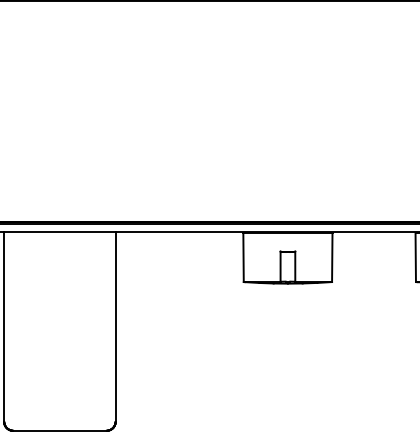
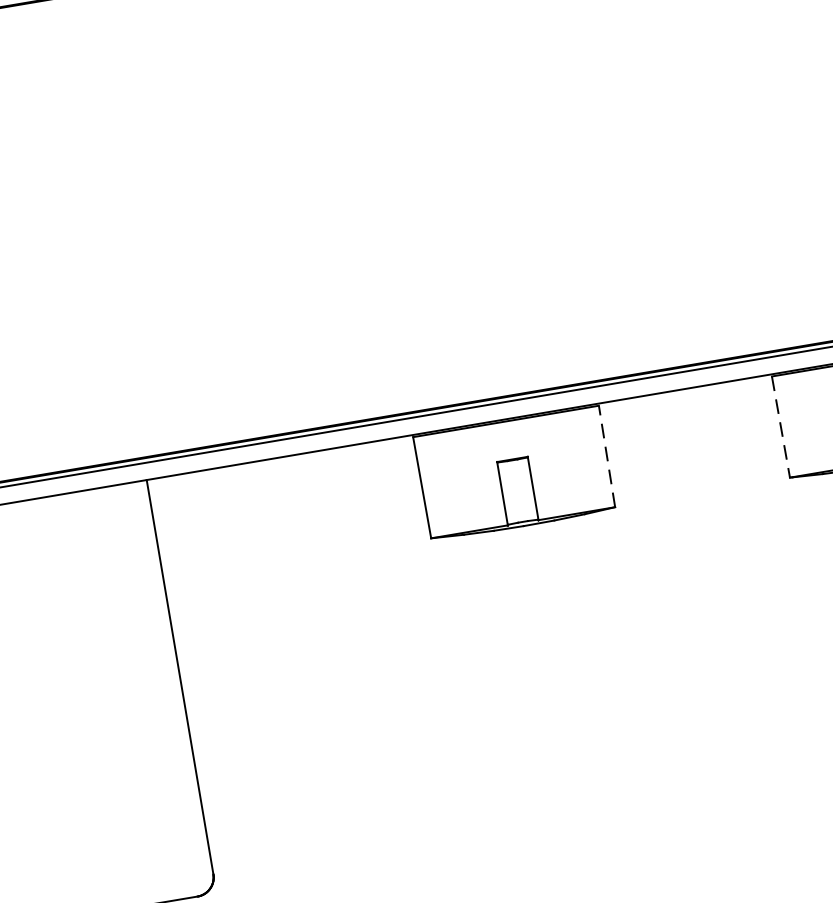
line: (332, 257) -> (607, 455), solid -> dashed
line: (415, 258) -> (780, 428), solid -> dashed

